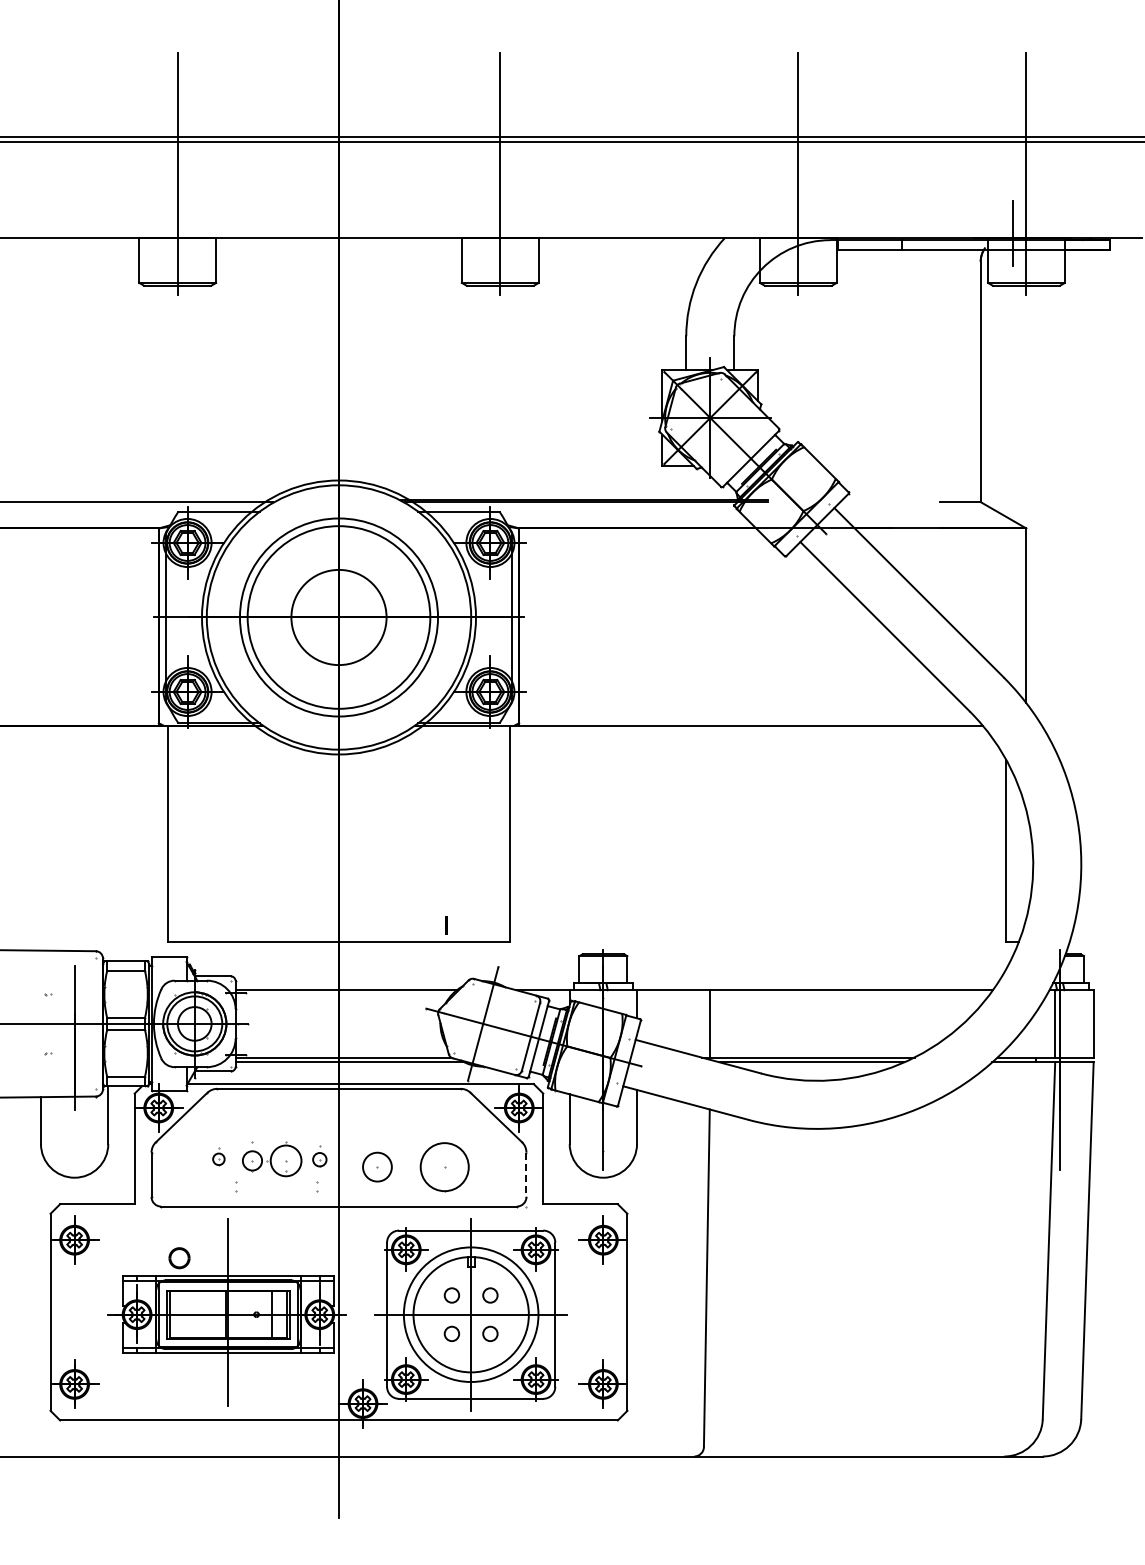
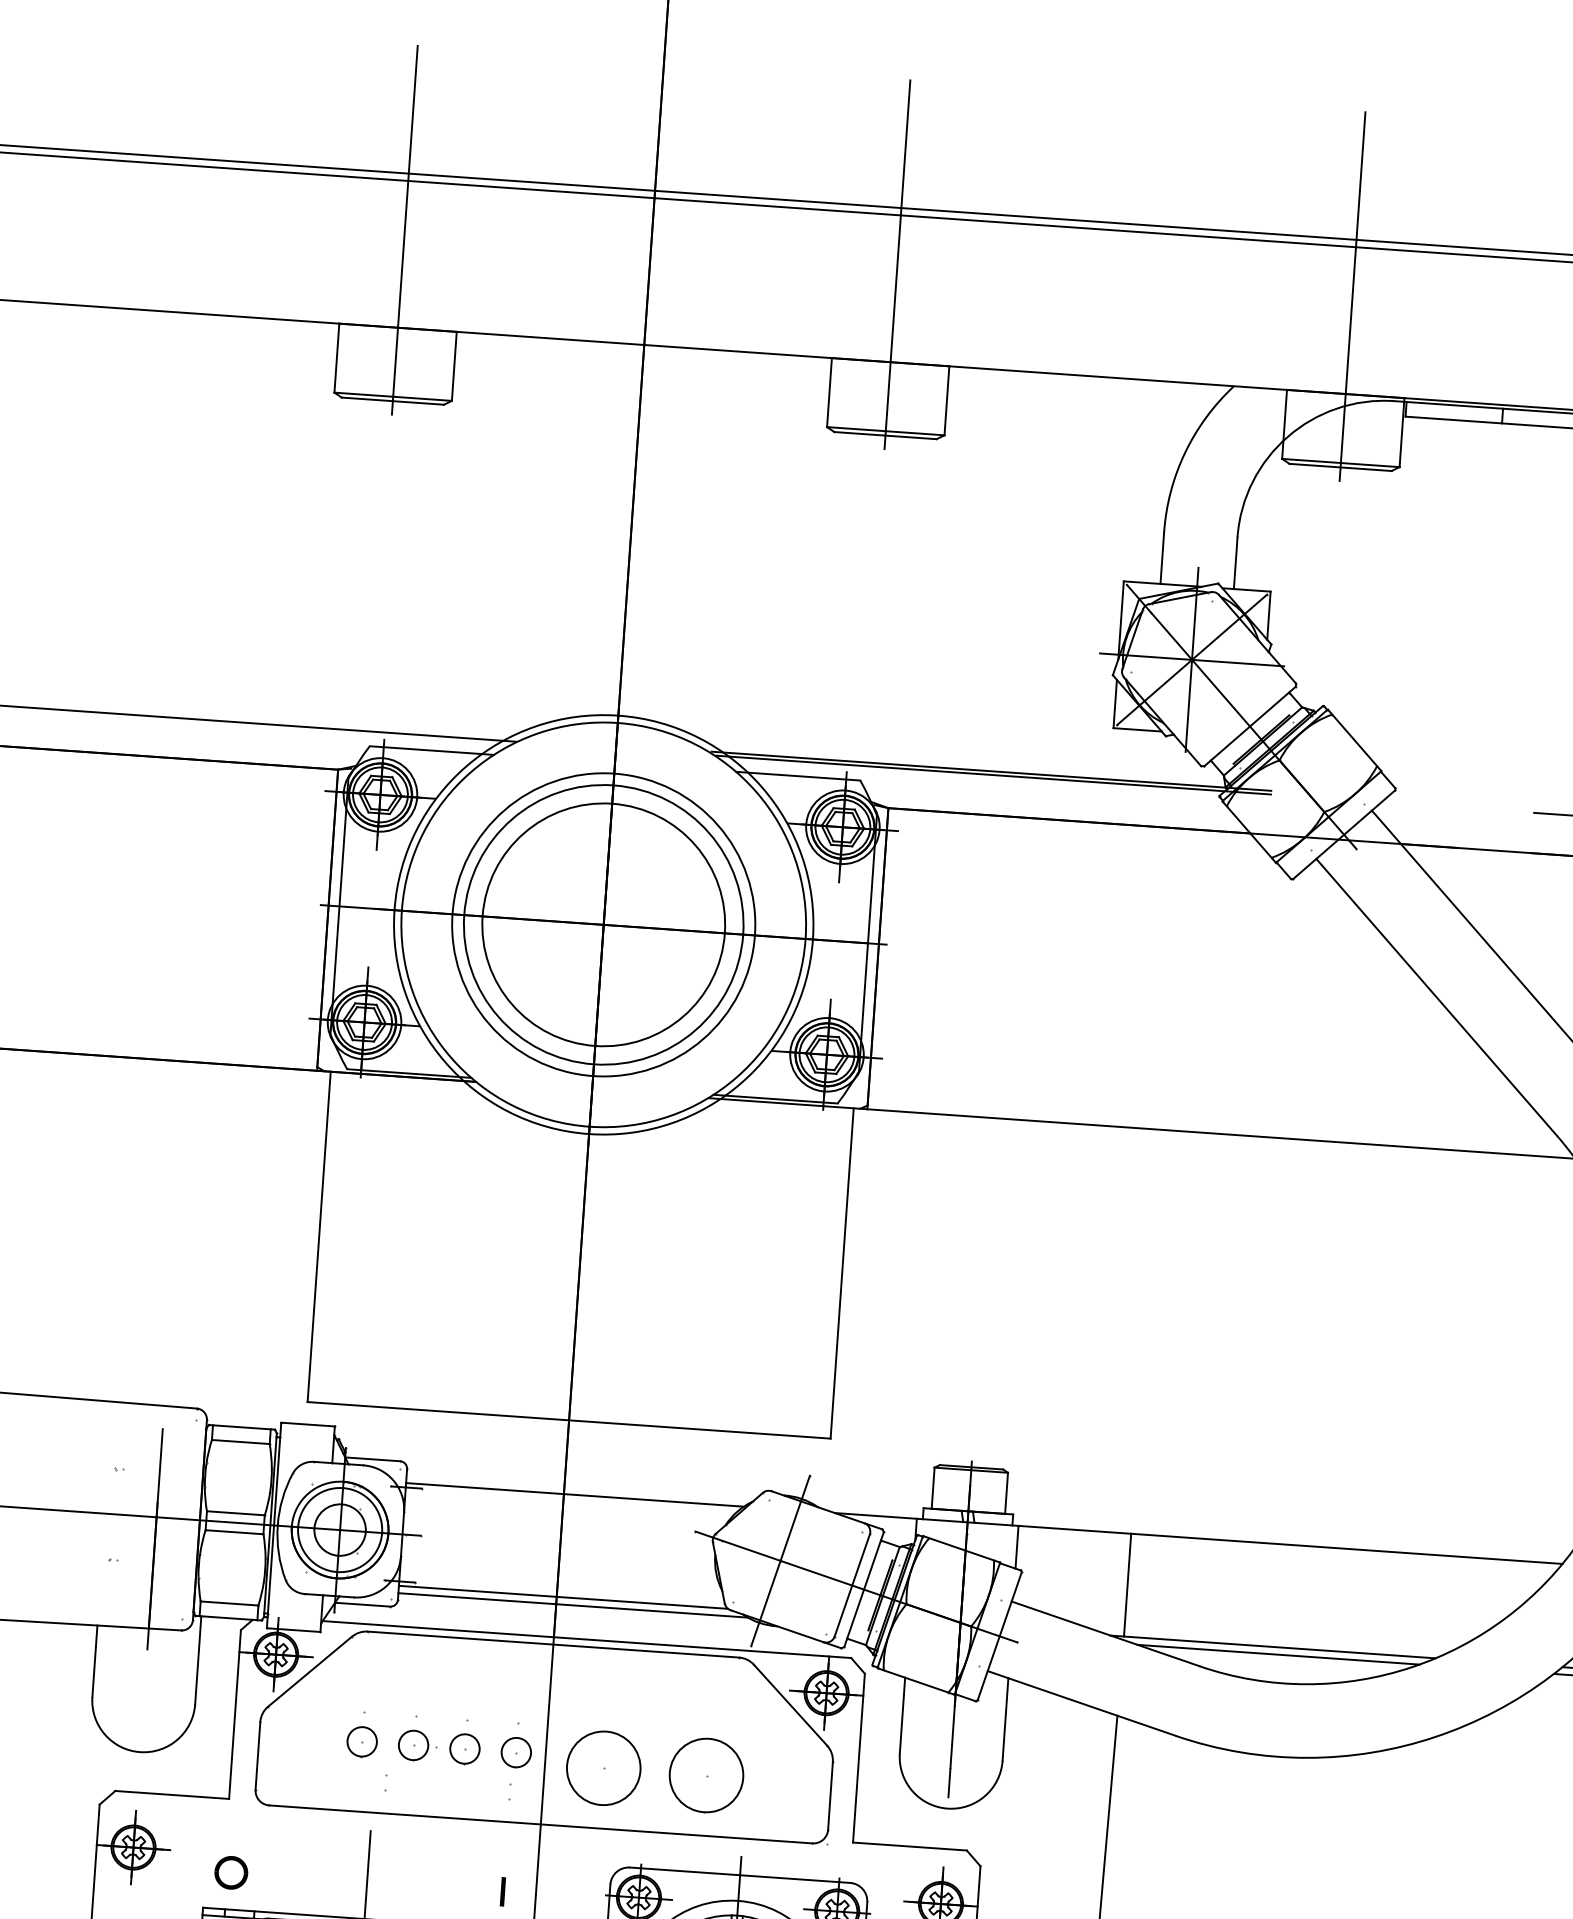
circle: (338, 617) -> (602, 924), size x1.67
line: (446, 925) -> (503, 1892), moved
part: (218, 1156) -> (362, 1735), size x1.67
part: (319, 1156) -> (516, 1745), size x1.43
circle: (285, 1160) -> (464, 1748), size x0.62
circle: (377, 1167) -> (603, 1768), size x1.67
line: (526, 1175) -> (830, 1796), dashed -> solid
part: (179, 1258) -> (231, 1873), moved

